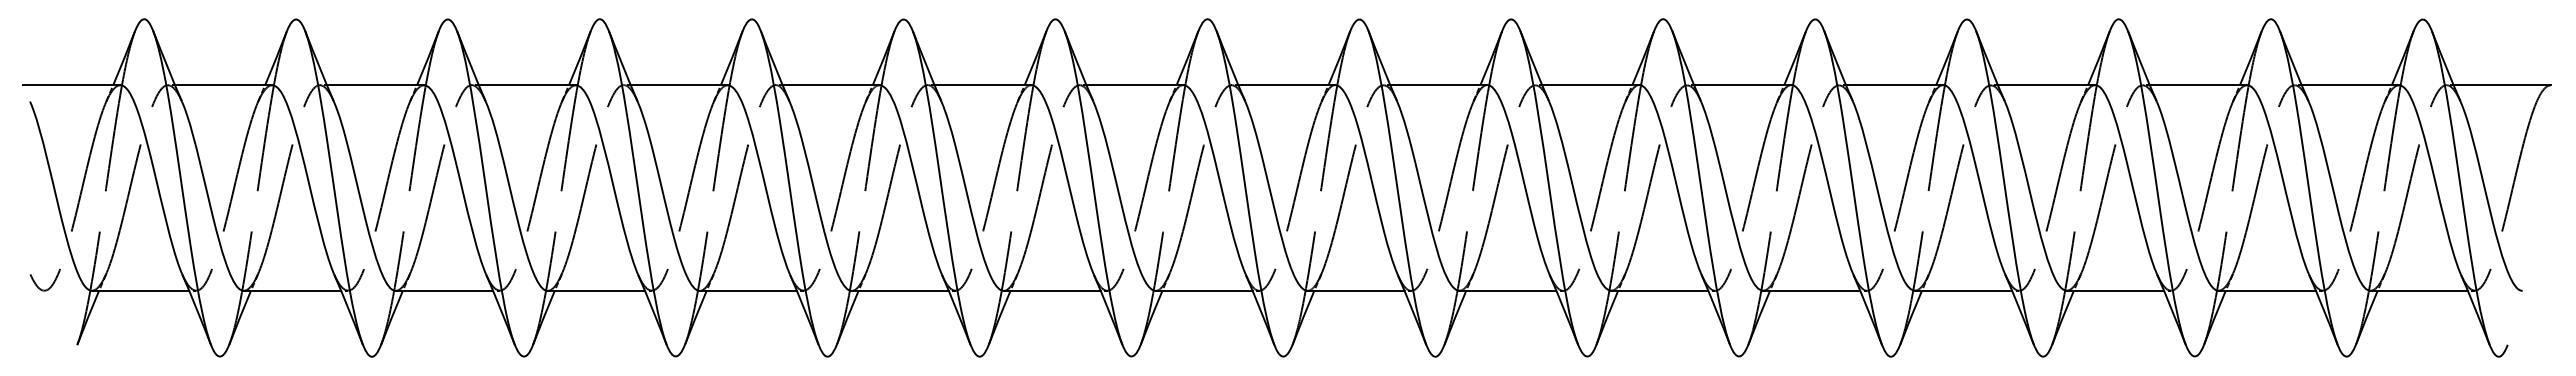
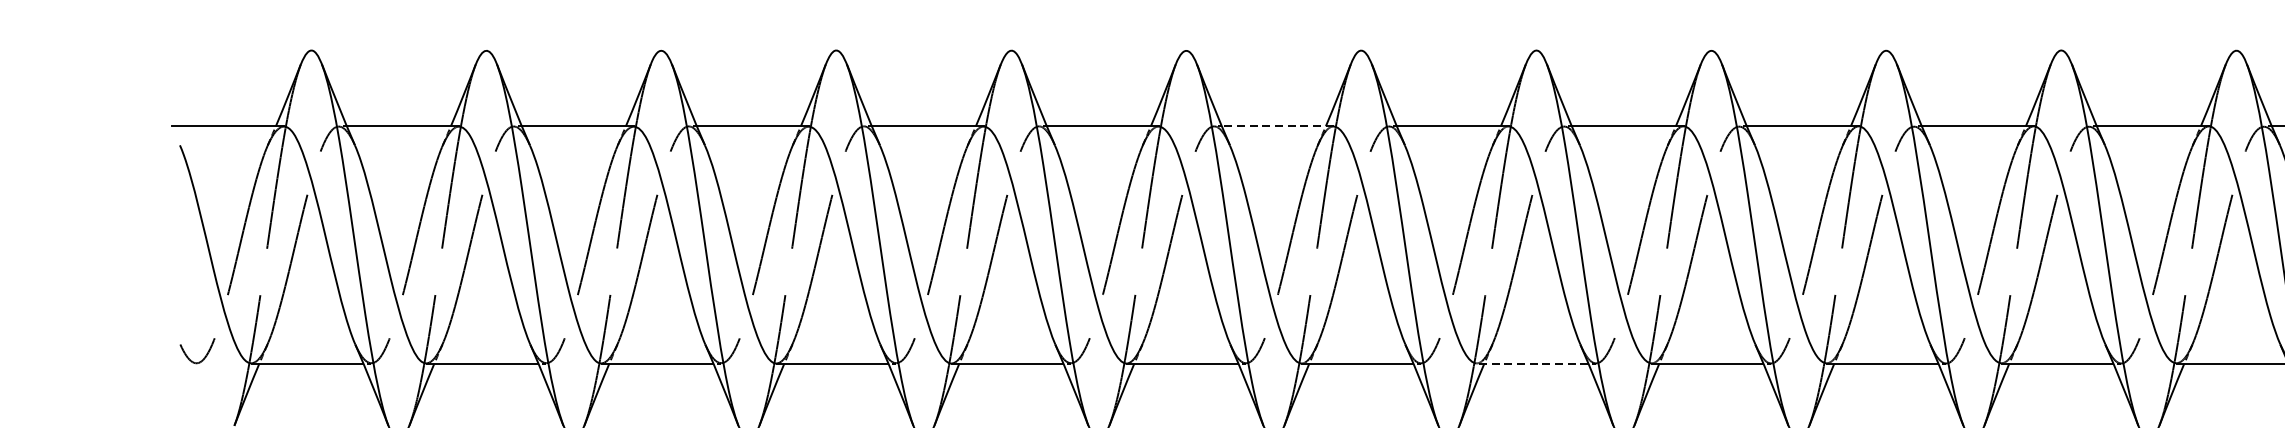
line: (983, 85) -> (1278, 126), solid -> dashed
line: (1204, 290) -> (1532, 363), solid -> dashed

